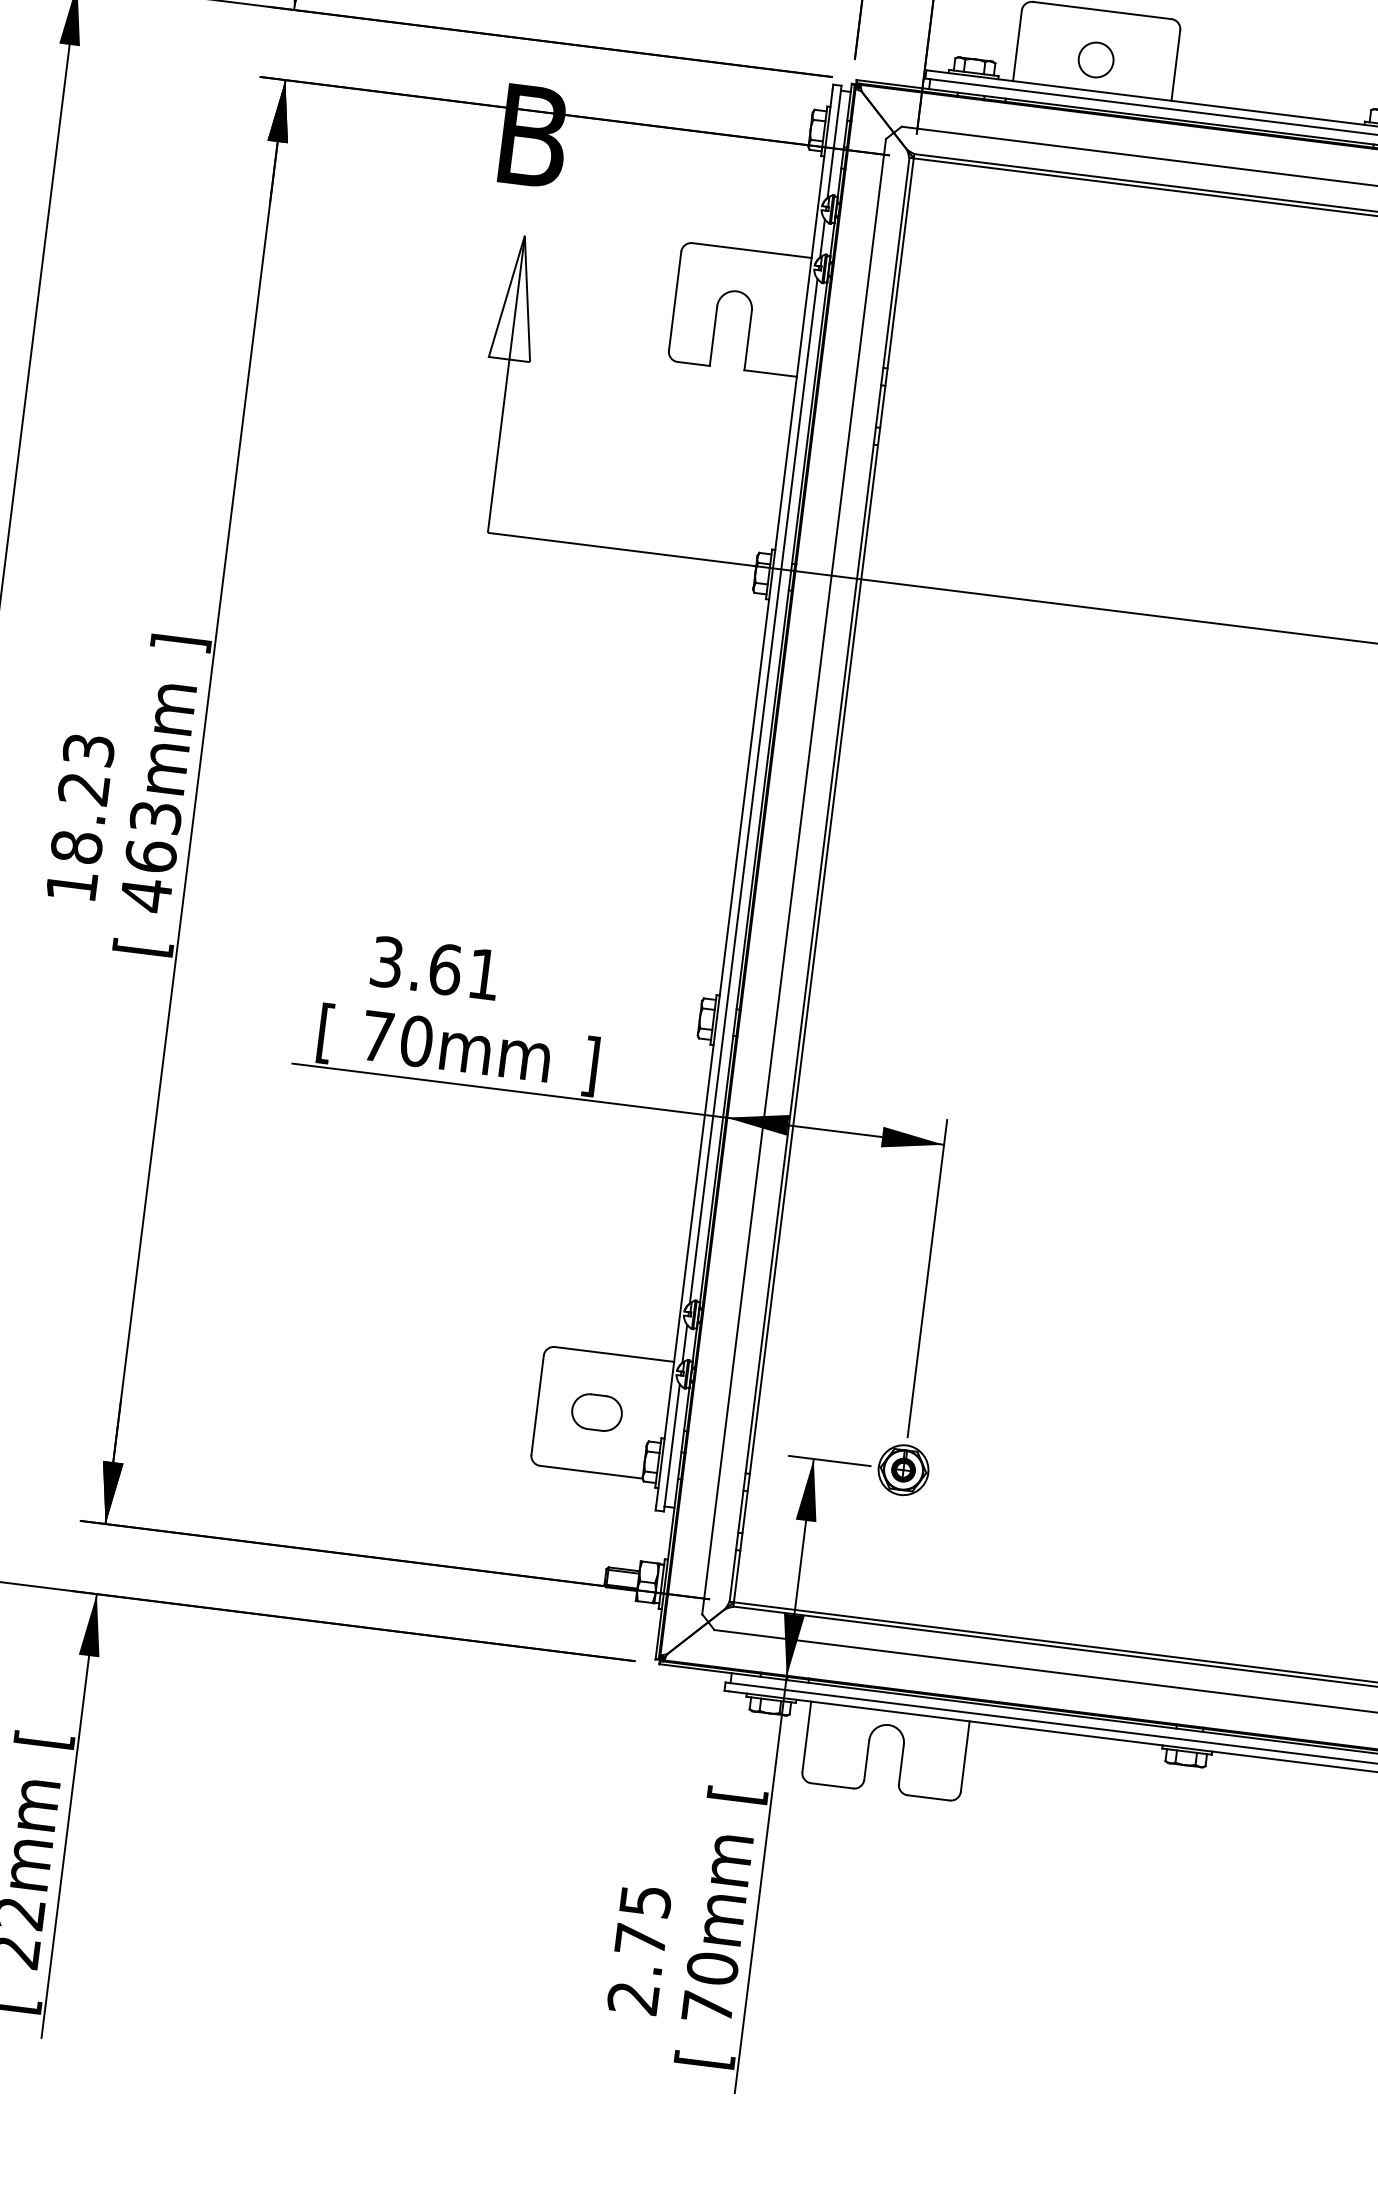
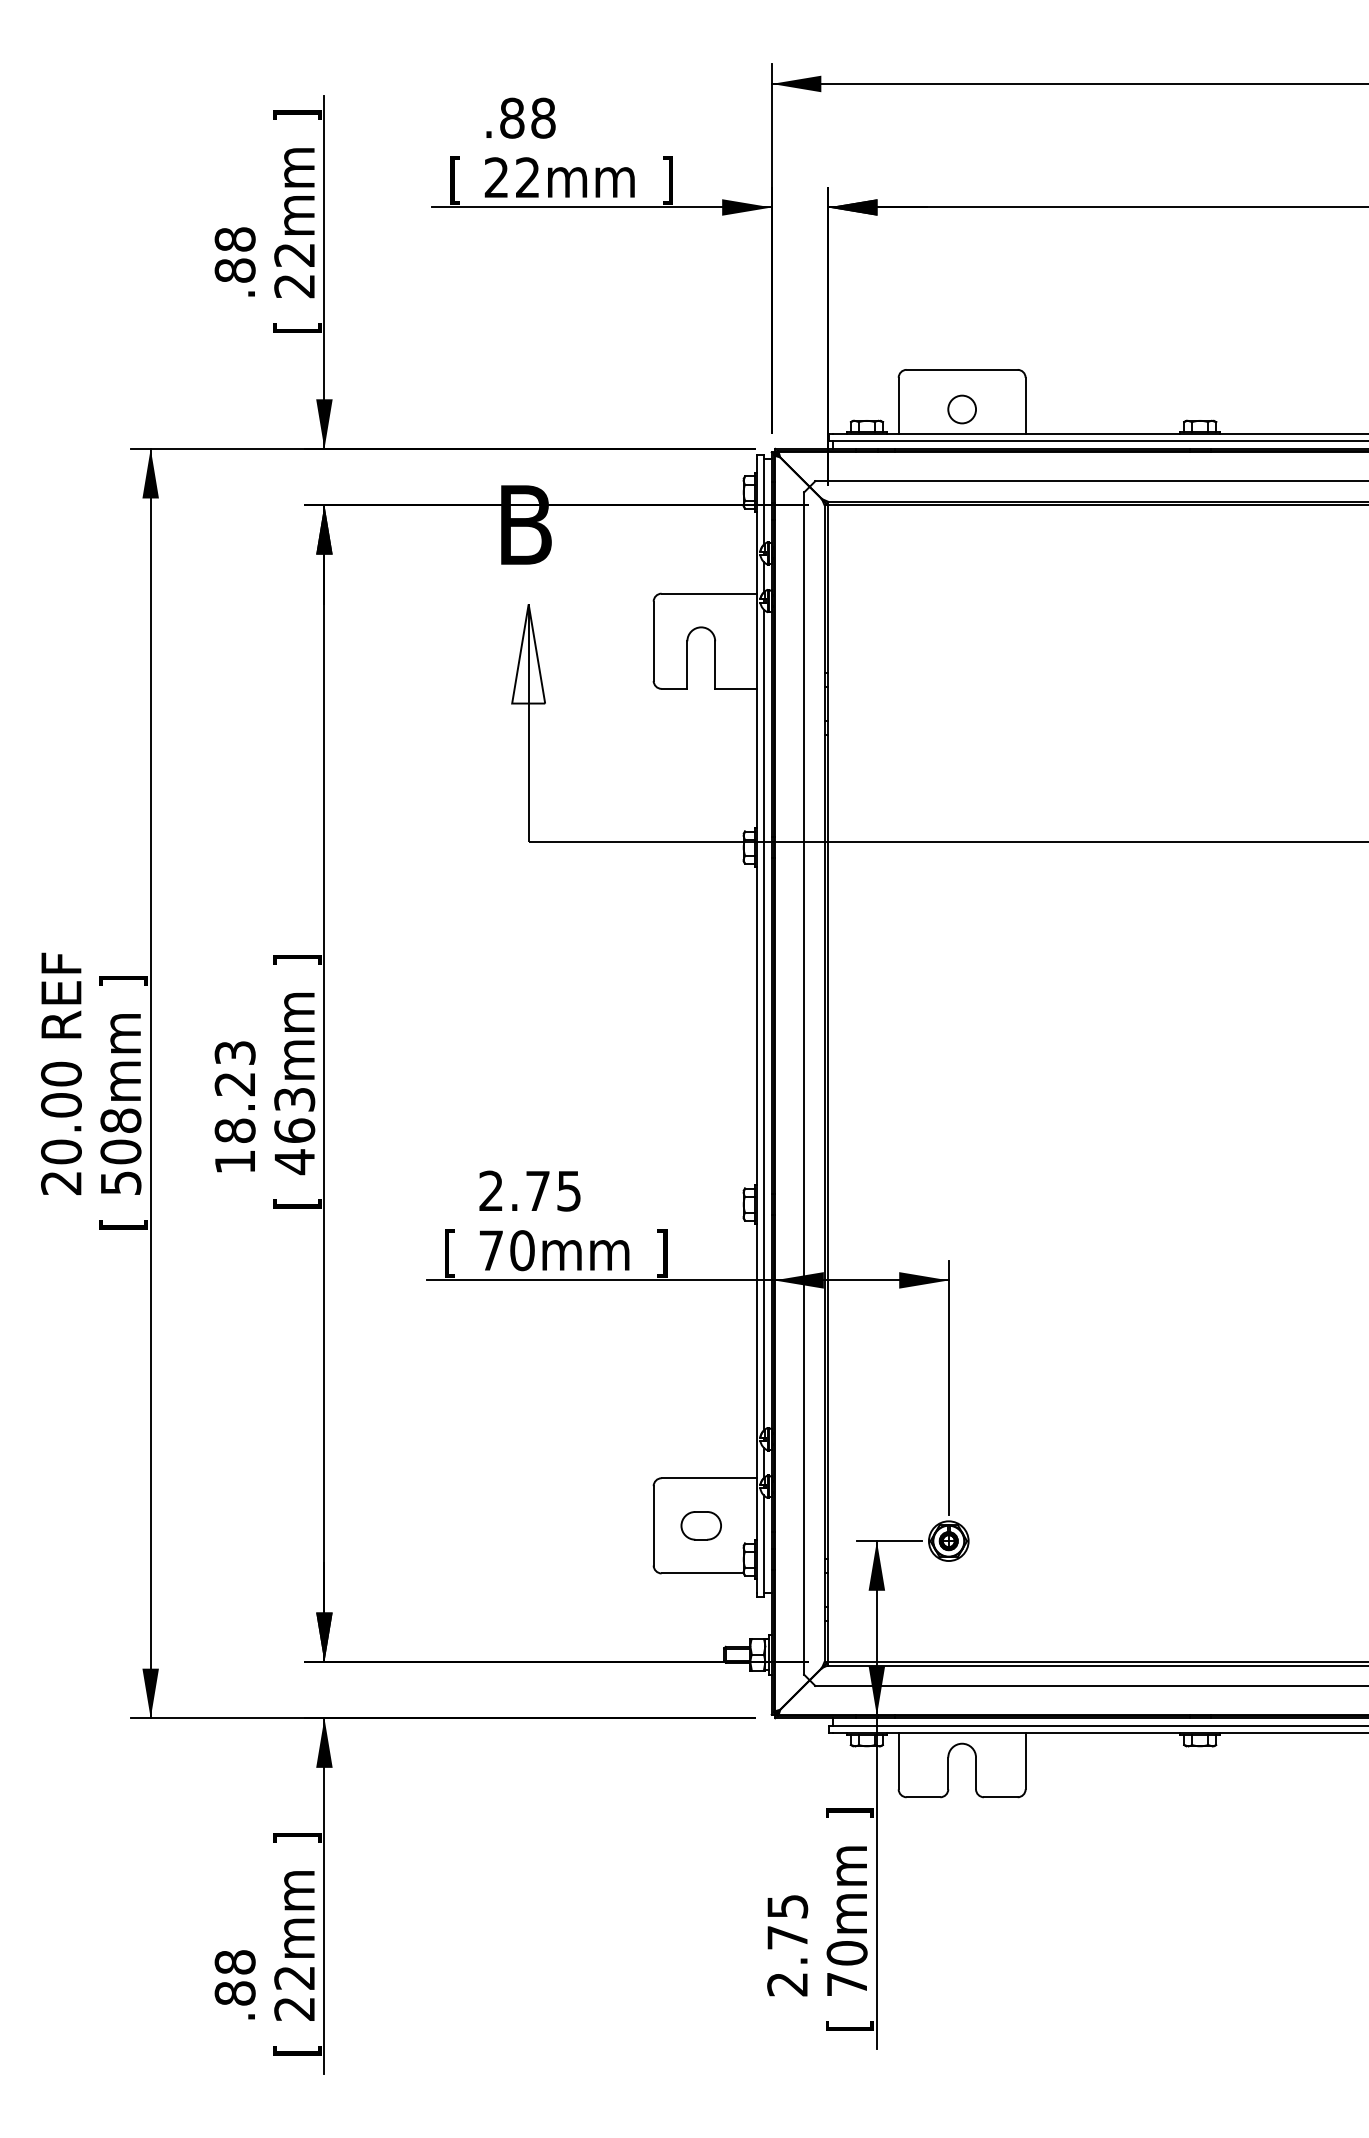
text: (434, 967) -> (529, 1190), 3.61 -> 2.75
text: (44, 1740) -> (297, 1838), [ -> ]
text: (737, 1794) -> (849, 1813), [ -> ]

